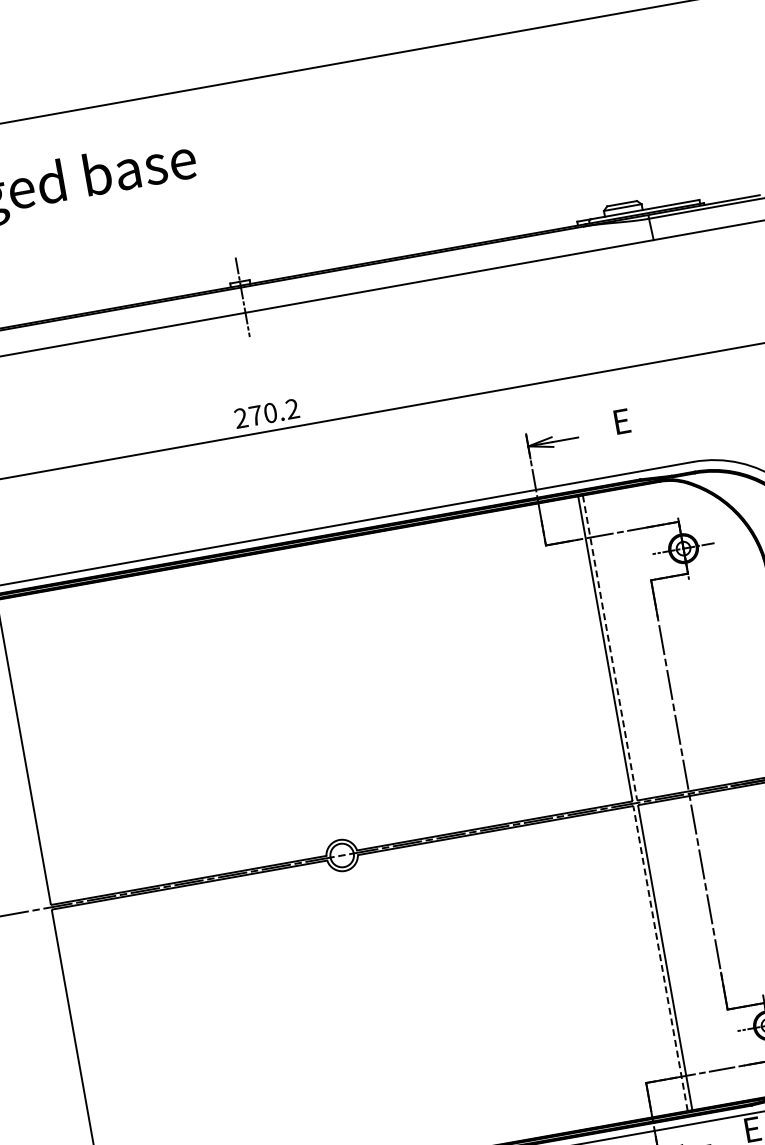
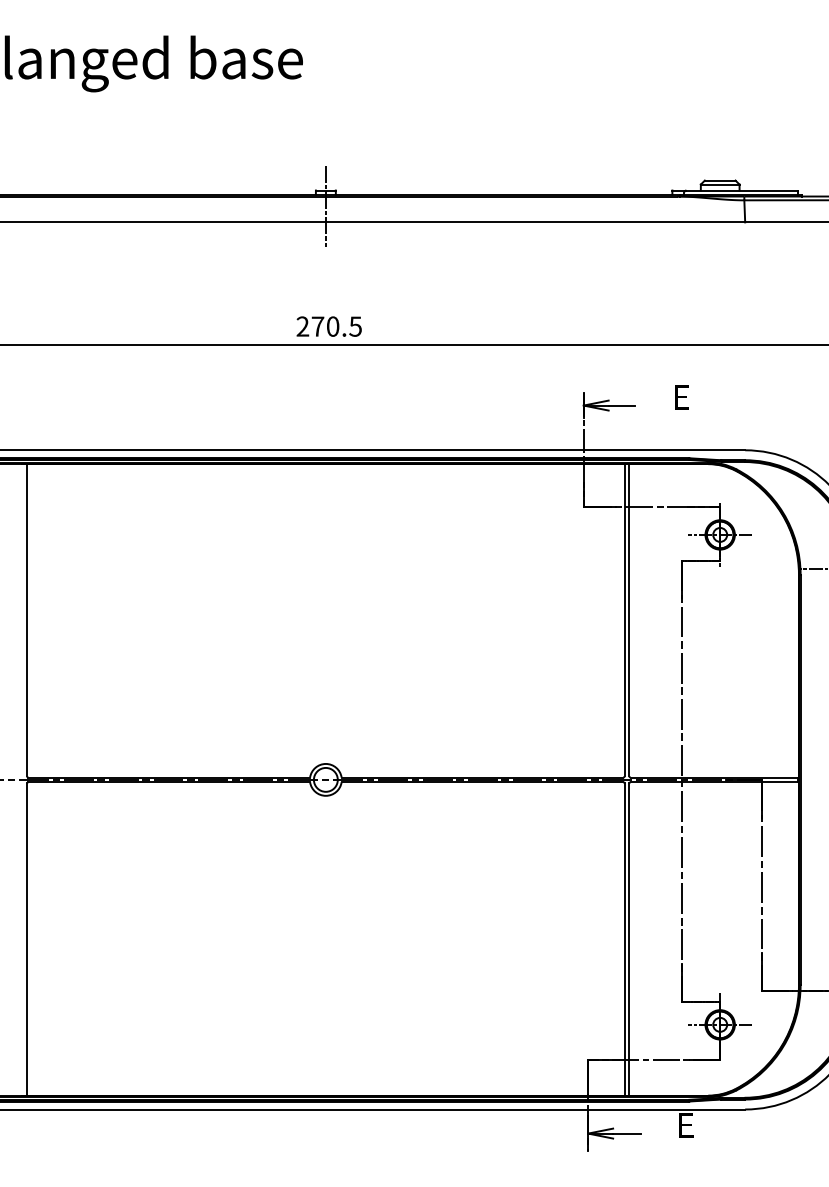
text: (292, 409) -> (355, 326), 270.2 -> 270.5
line: (610, 647) -> (629, 620), dashed -> solid
line: (660, 959) -> (624, 939), dashed -> solid

